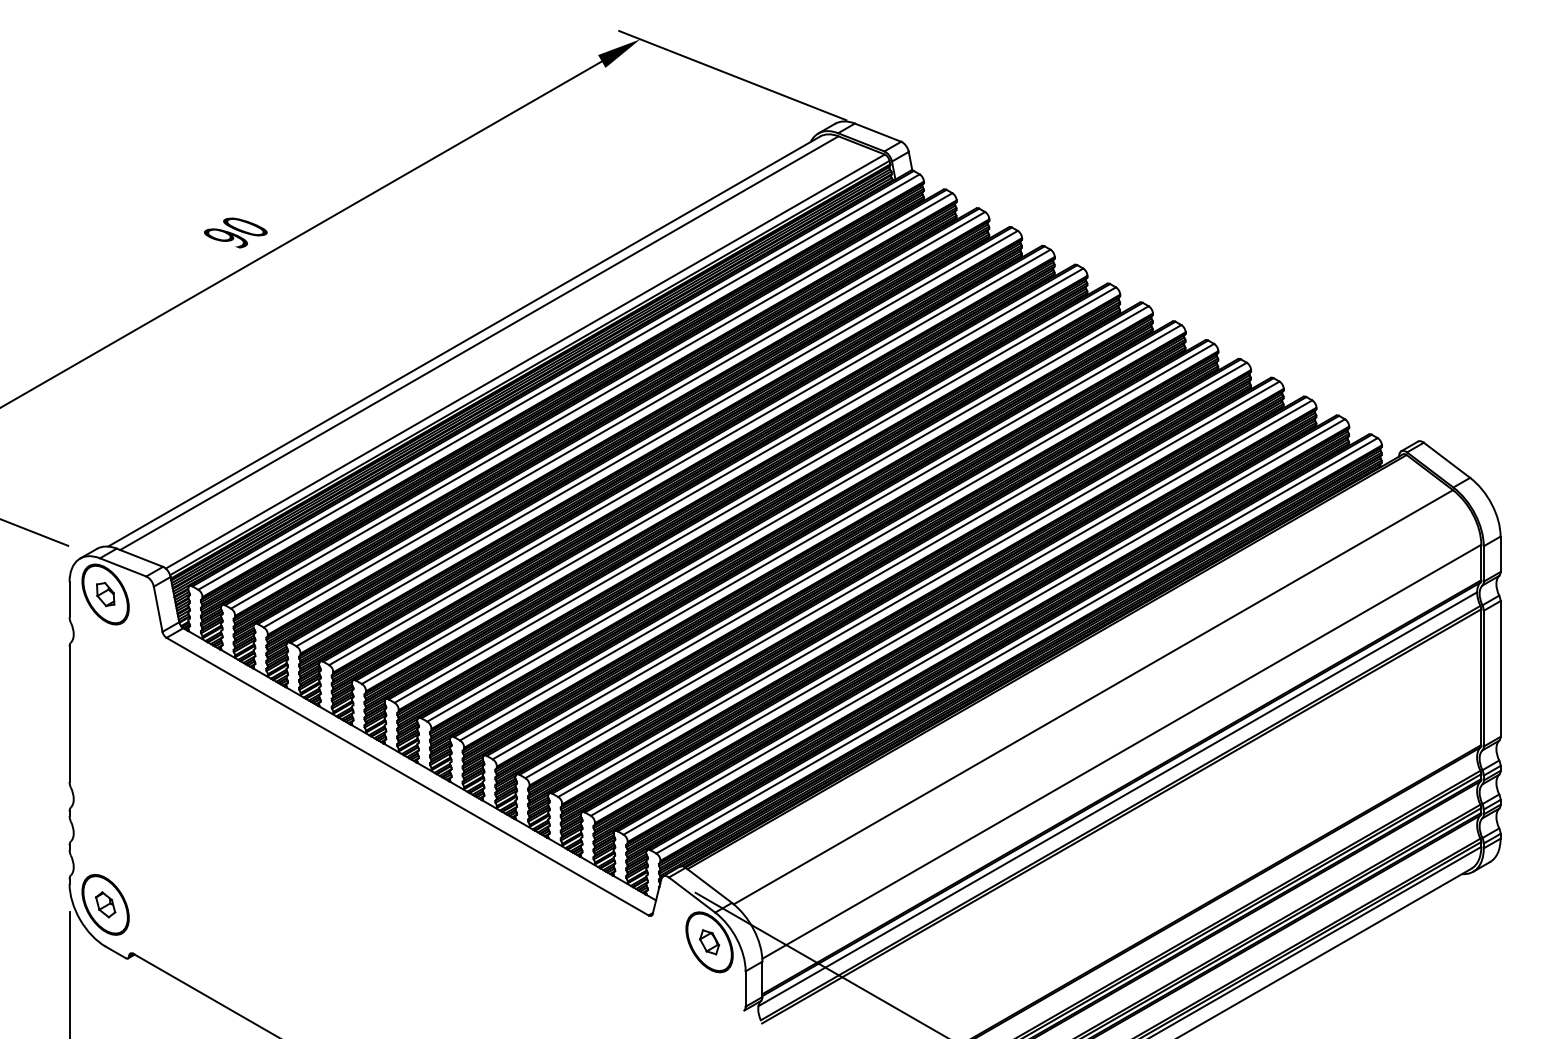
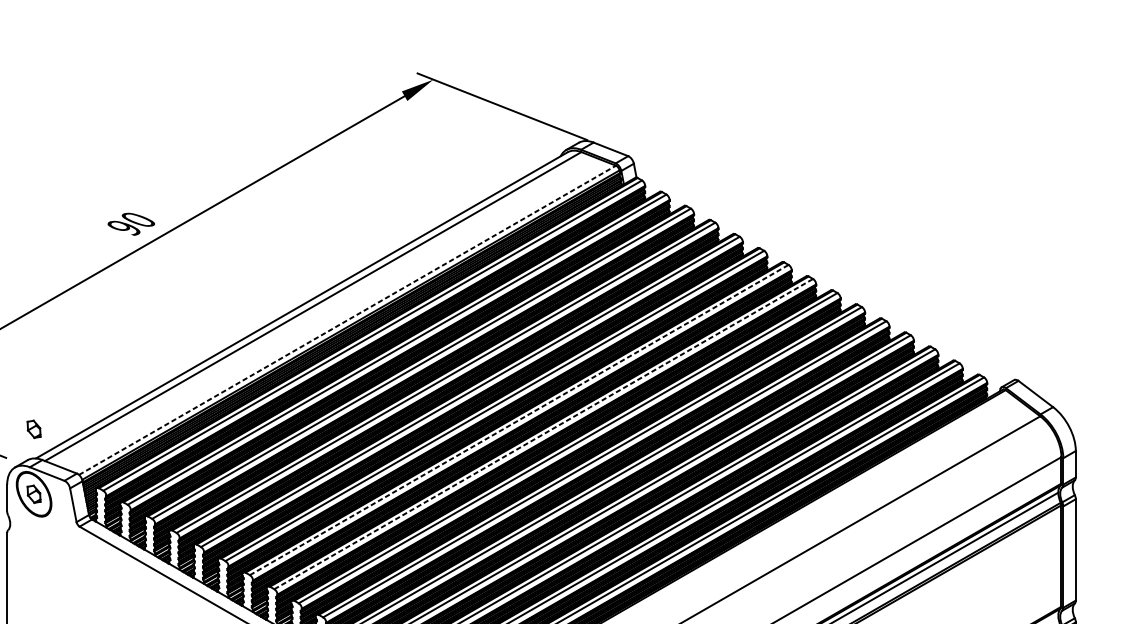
line: (525, 361) -> (347, 320), solid -> dashed
line: (755, 494) -> (519, 419), solid -> dashed
part: (105, 507) -> (33, 429), added
line: (788, 513) -> (544, 433), solid -> dashed

